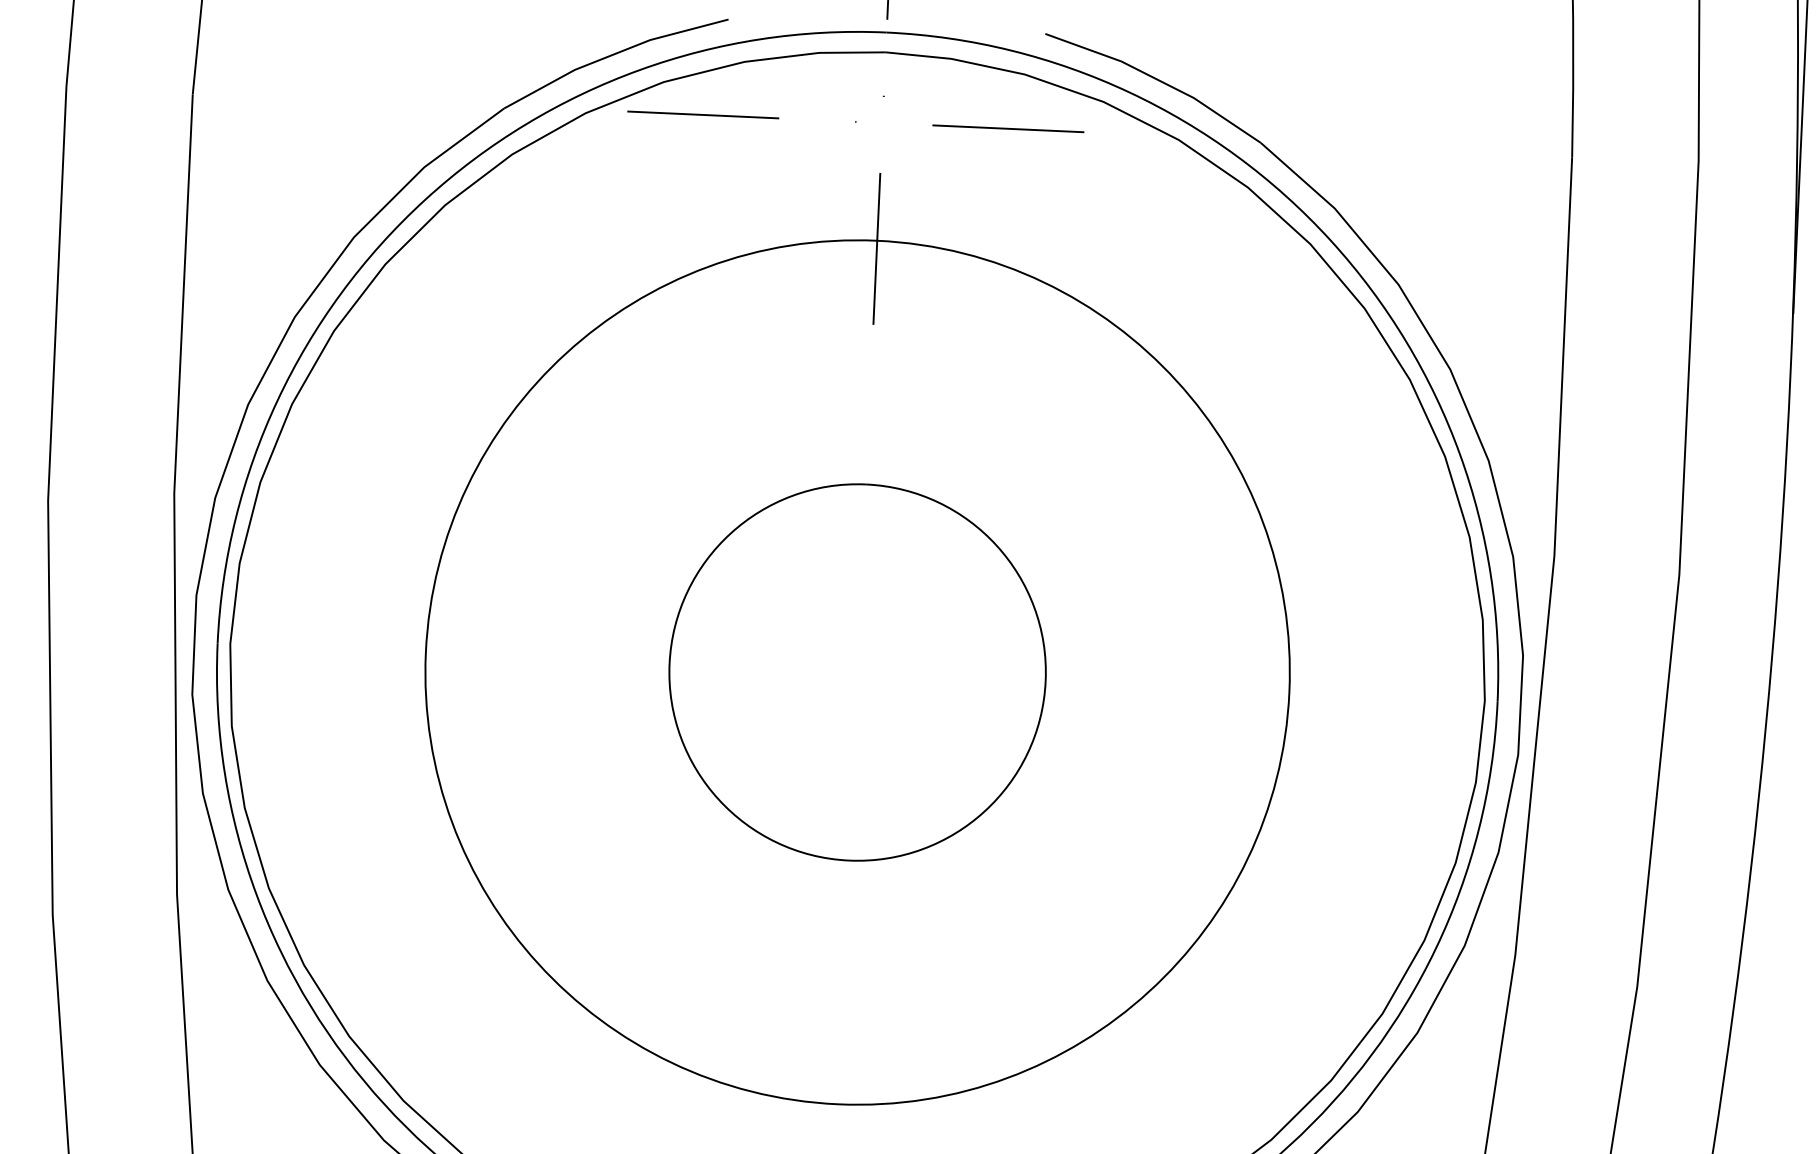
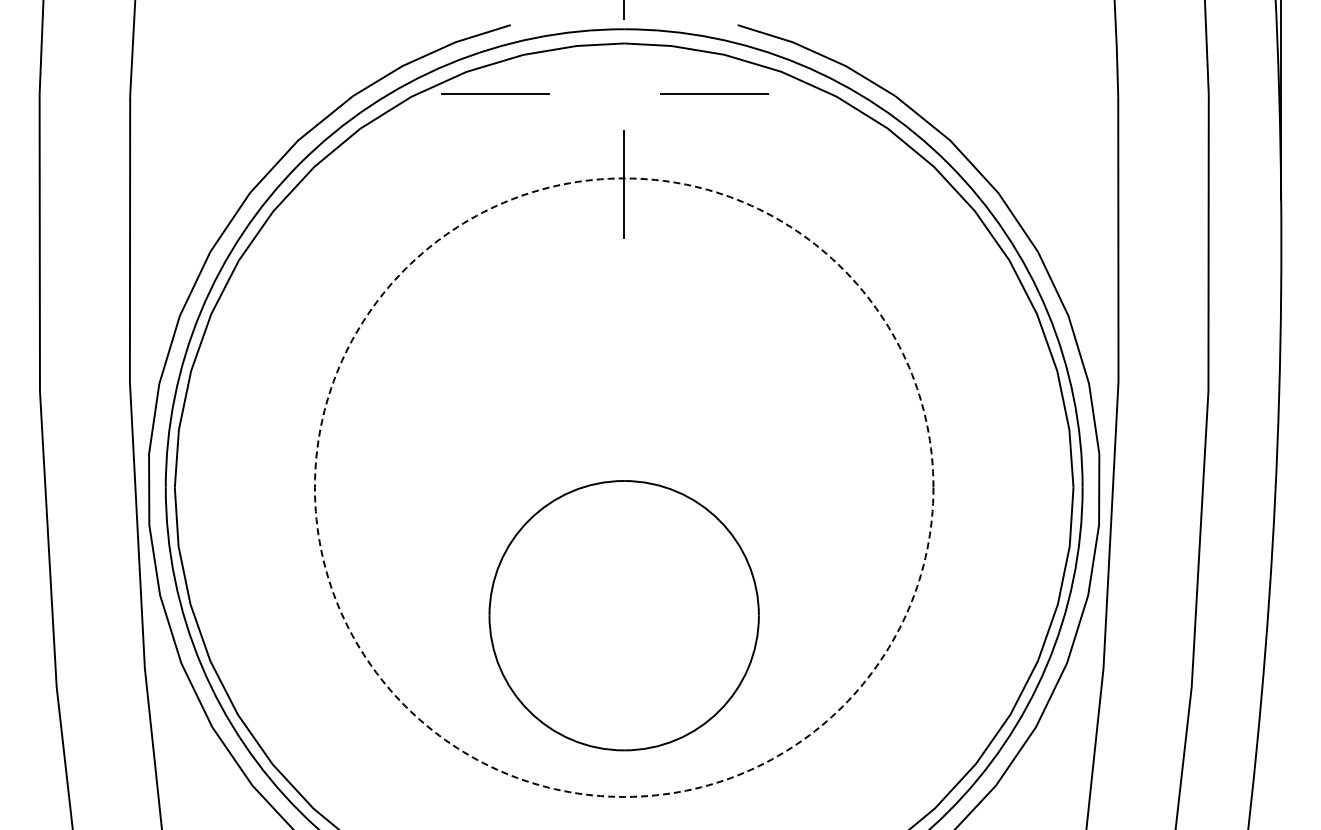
circle: (856, 672) -> (623, 487), solid -> dashed
part: (856, 672) -> (623, 615), moved

